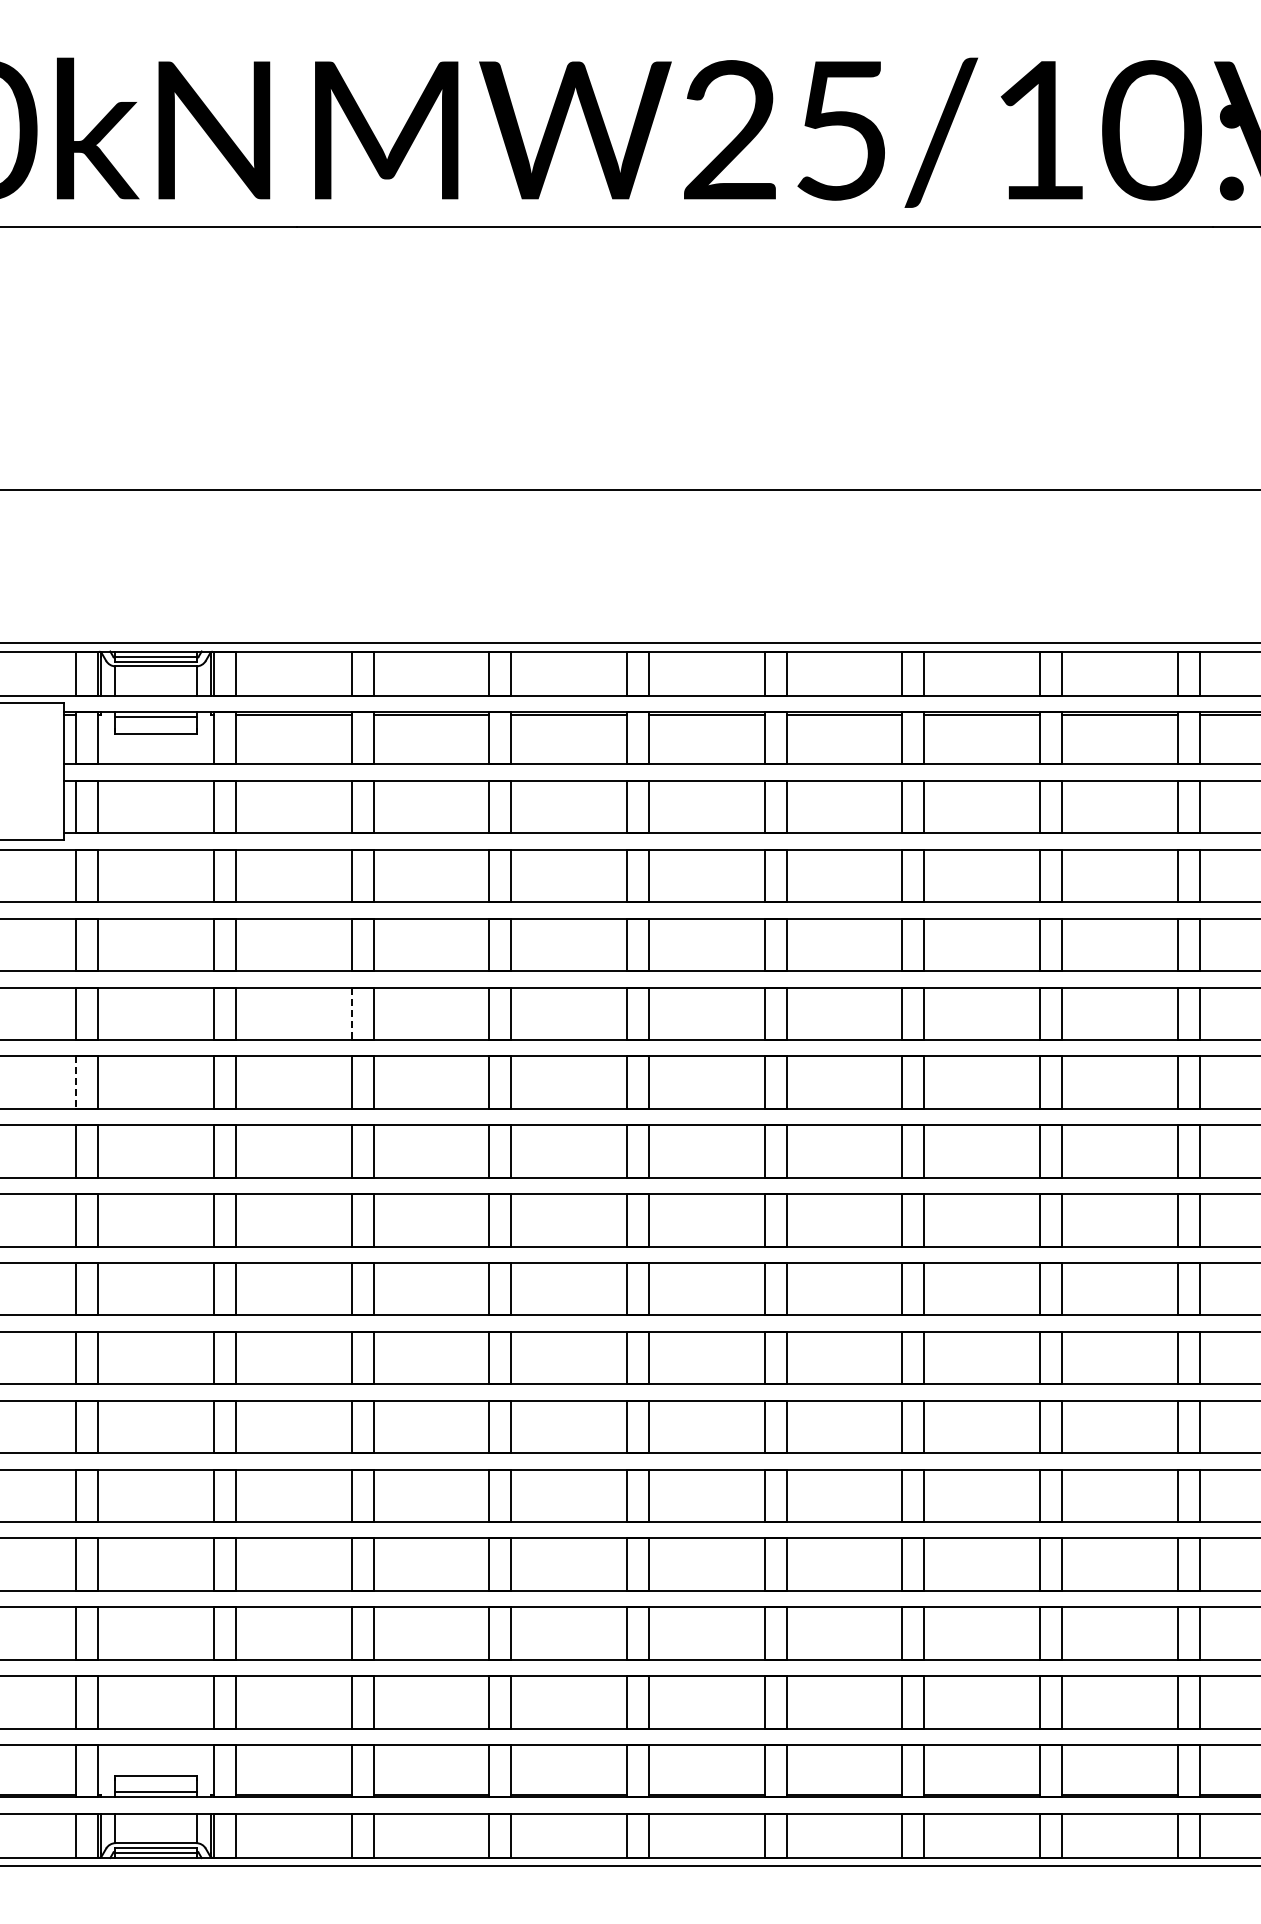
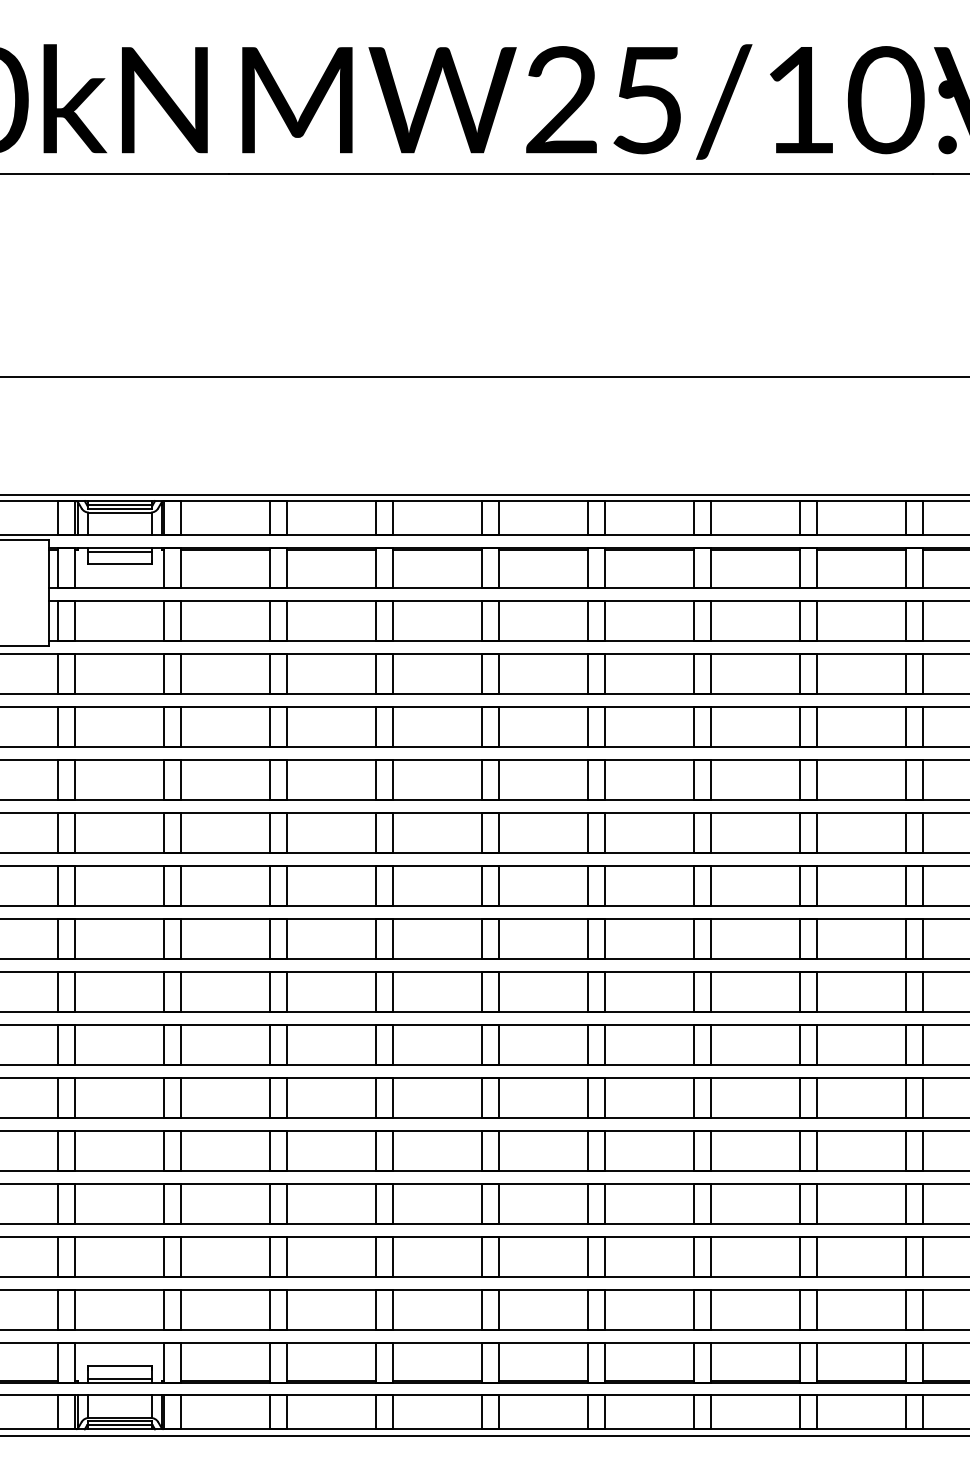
line: (351, 1014) -> (270, 780), dashed -> solid
line: (76, 1083) -> (58, 833), dashed -> solid

